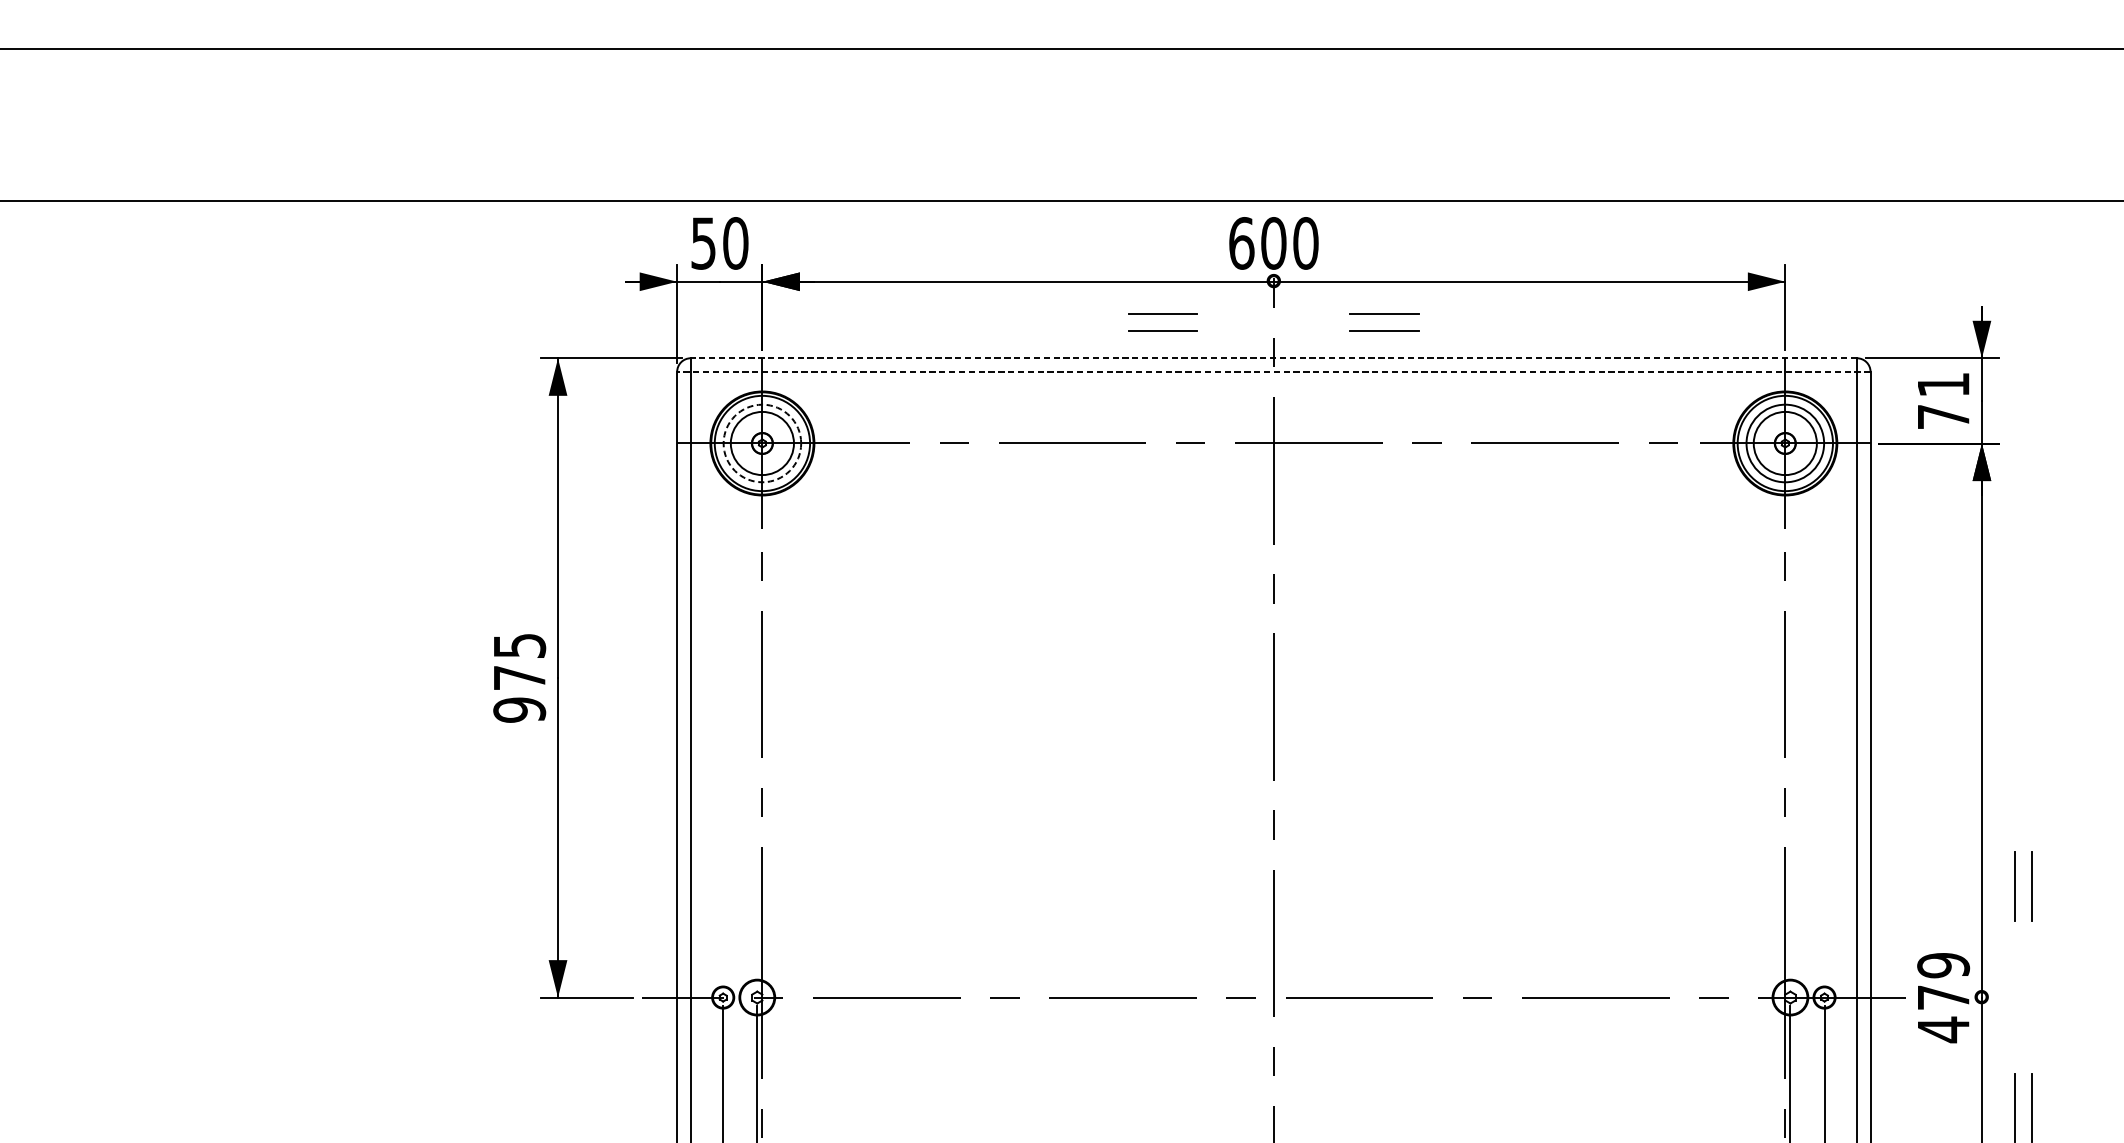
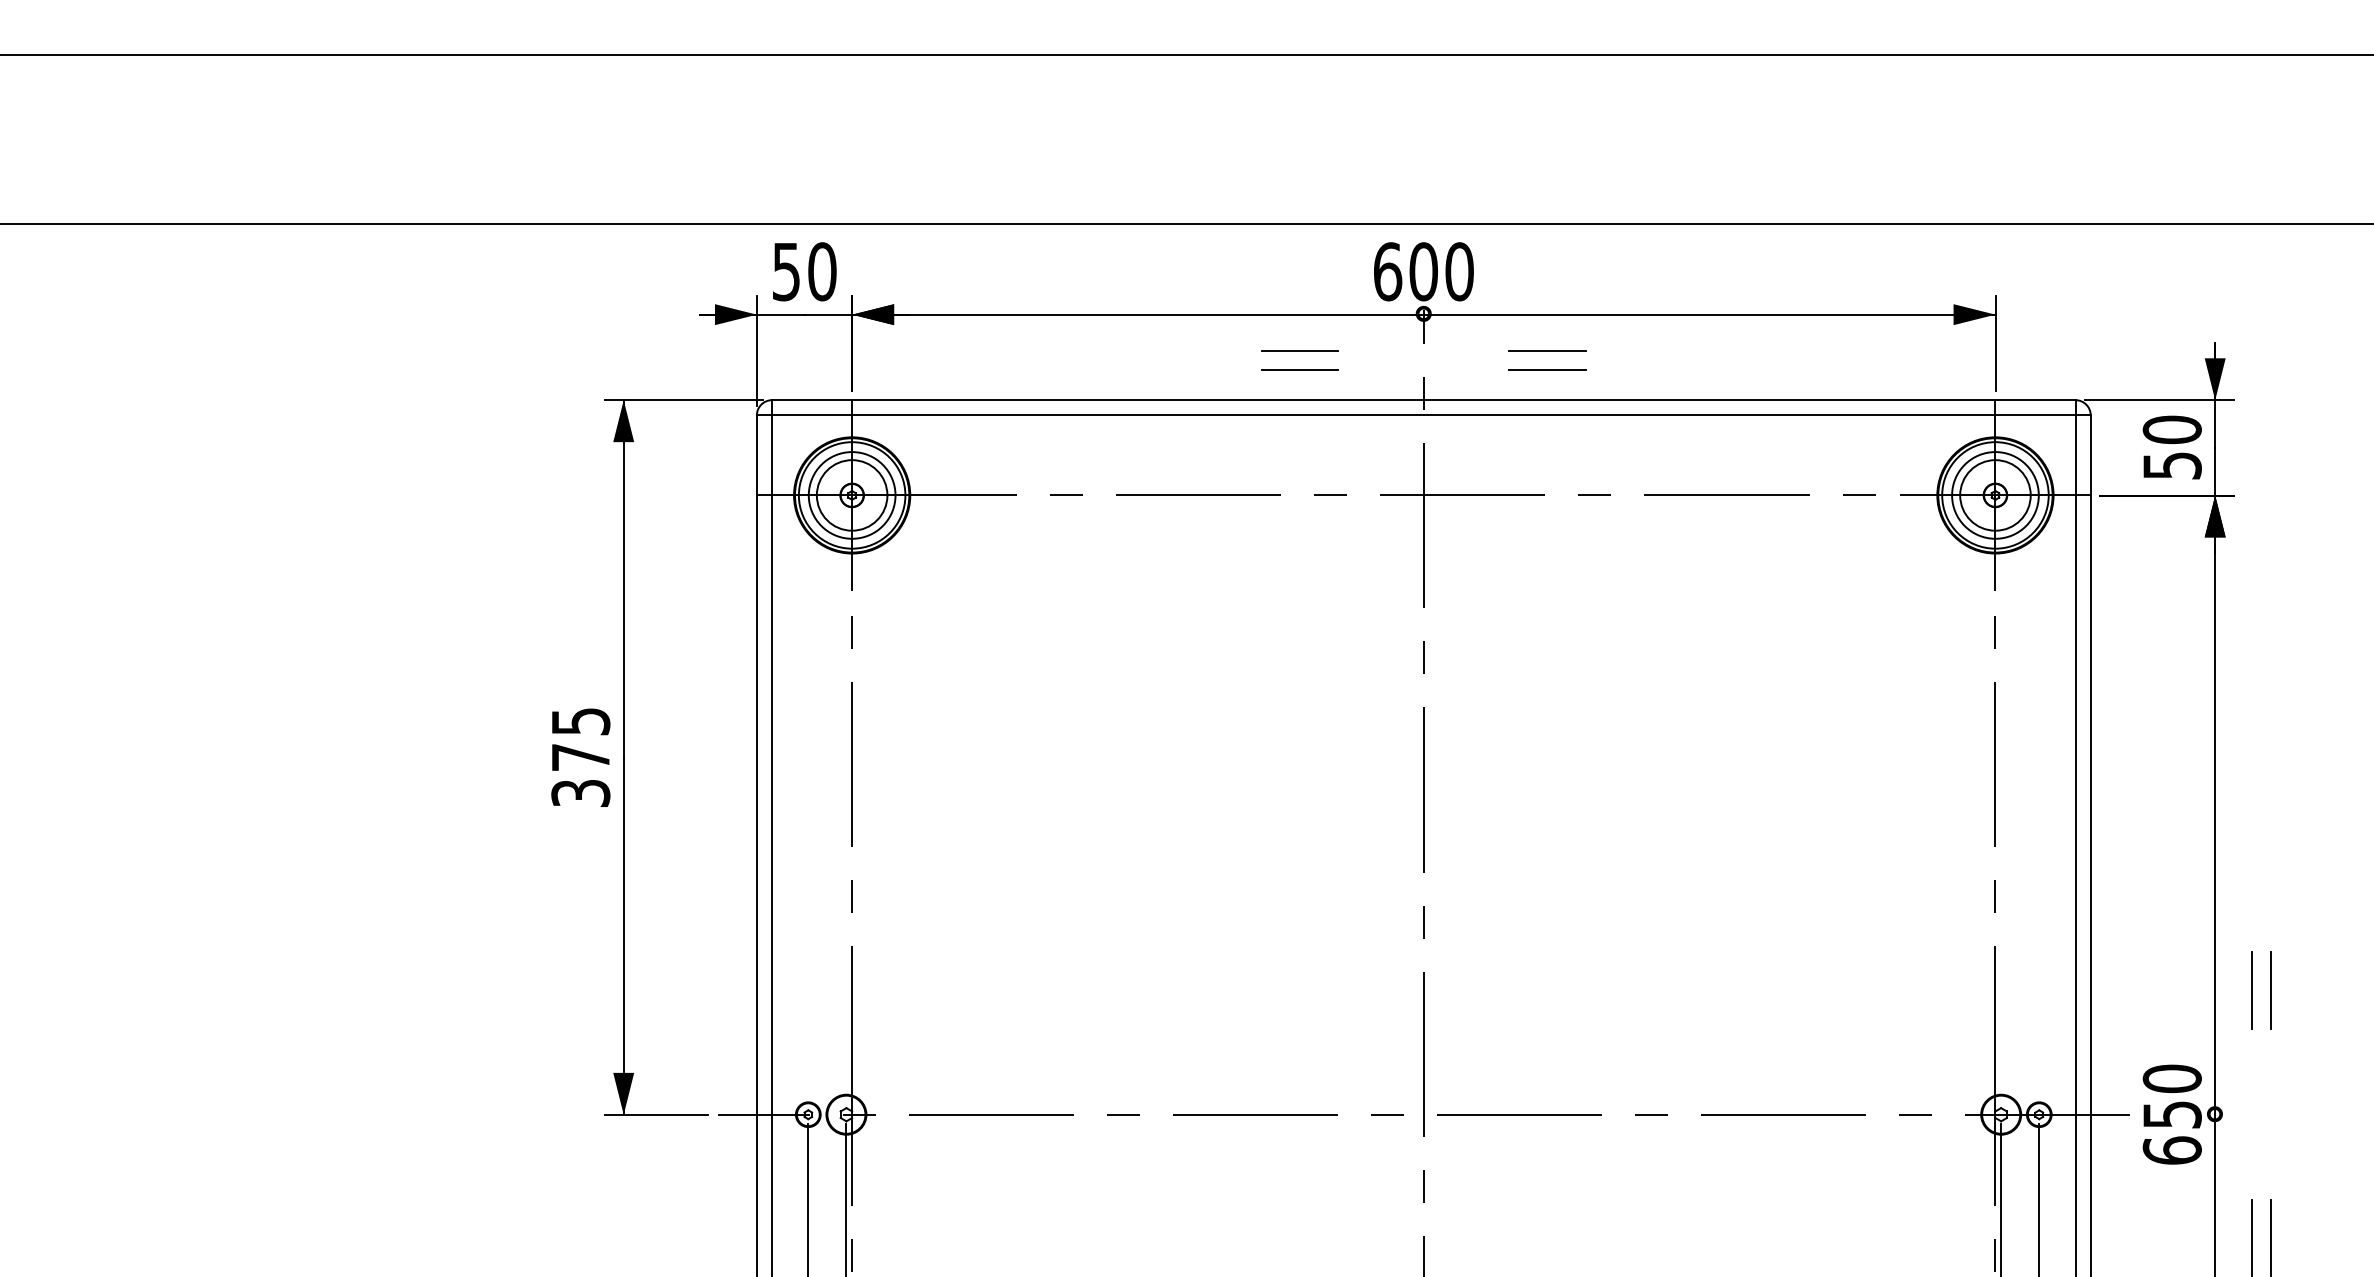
line: (1273, 358) -> (1423, 400), dashed -> solid
line: (1273, 371) -> (1423, 415), dashed -> solid
text: (1942, 400) -> (2171, 447), 71 -> 50
circle: (761, 443) -> (851, 495), dashed -> solid
text: (519, 710) -> (580, 793), 975 -> 375
text: (1942, 997) -> (2171, 1114), 479 -> 650

